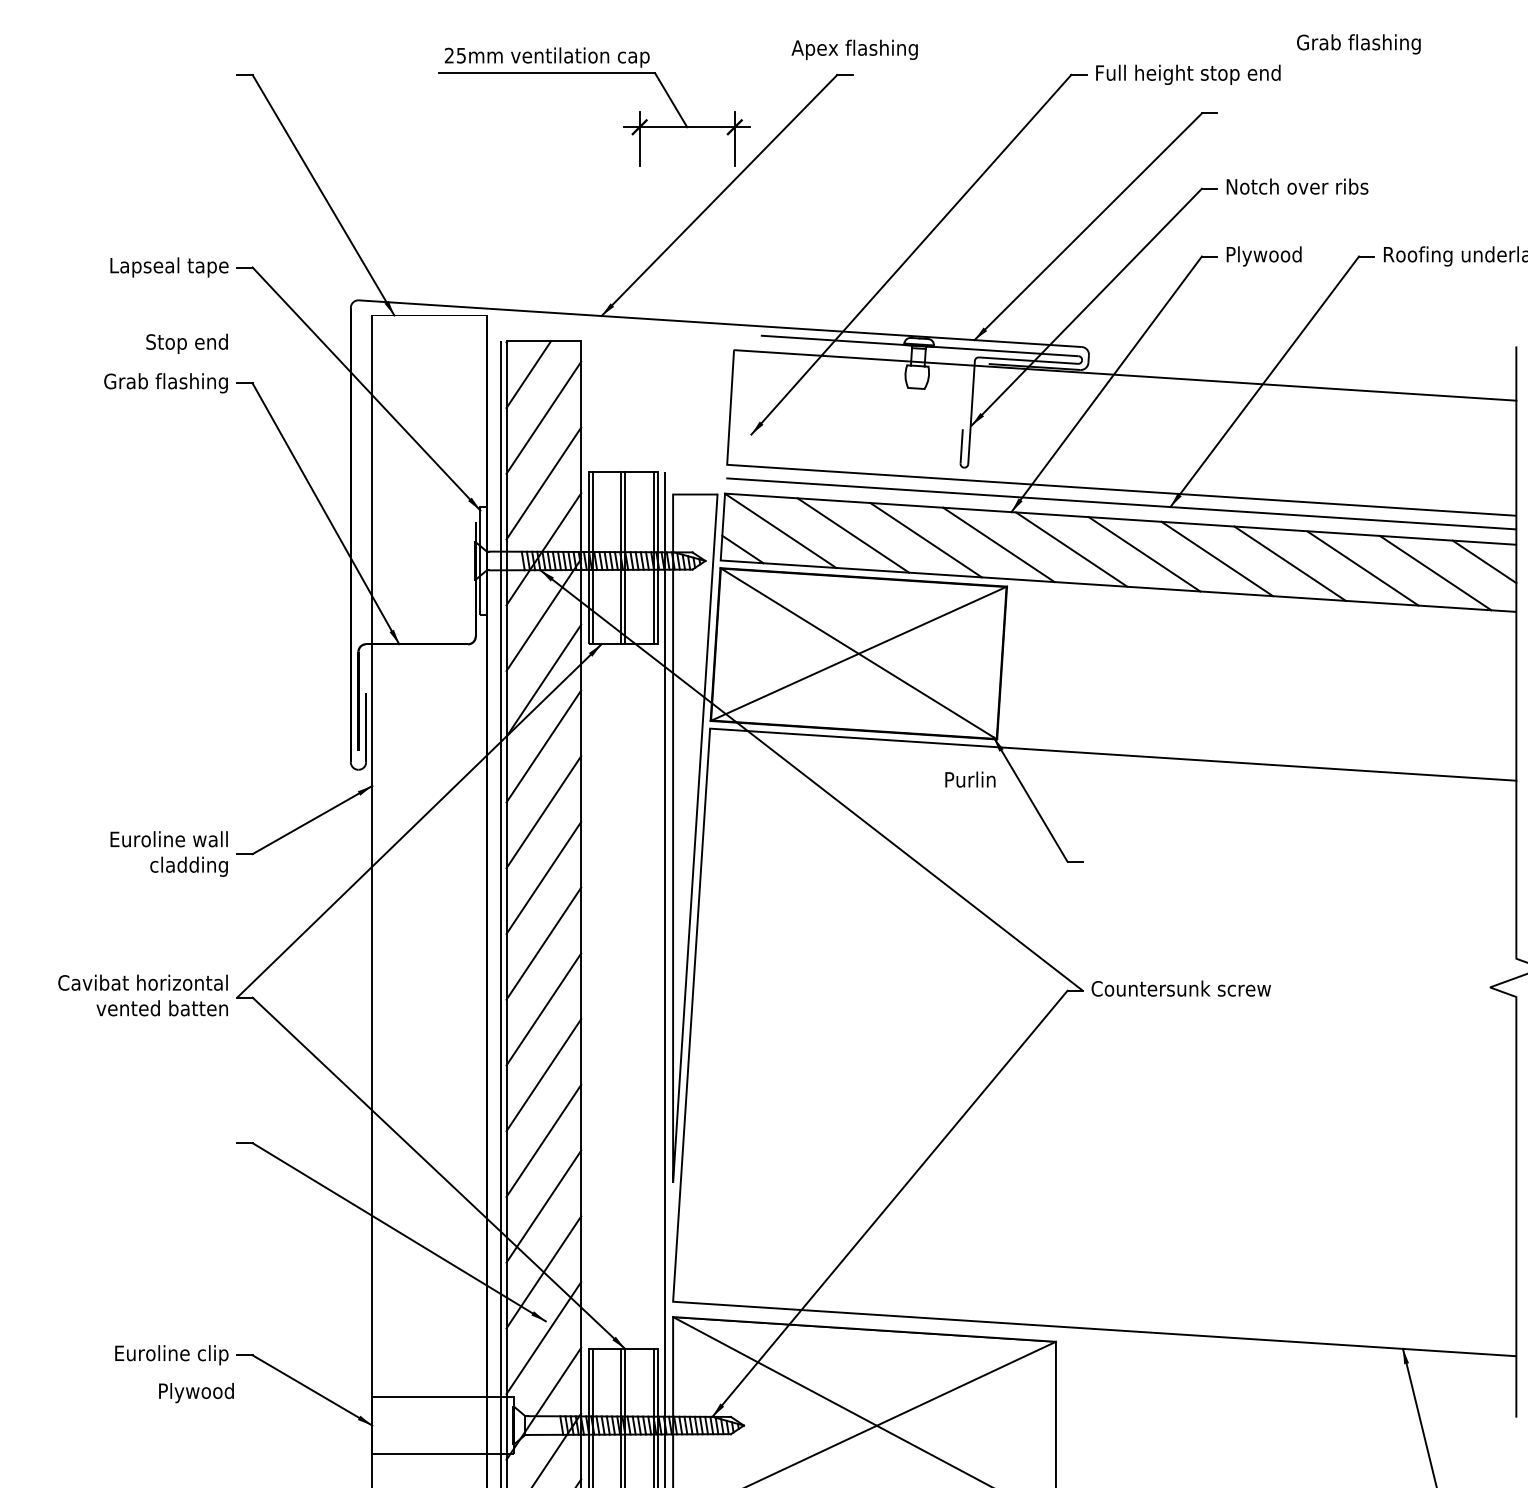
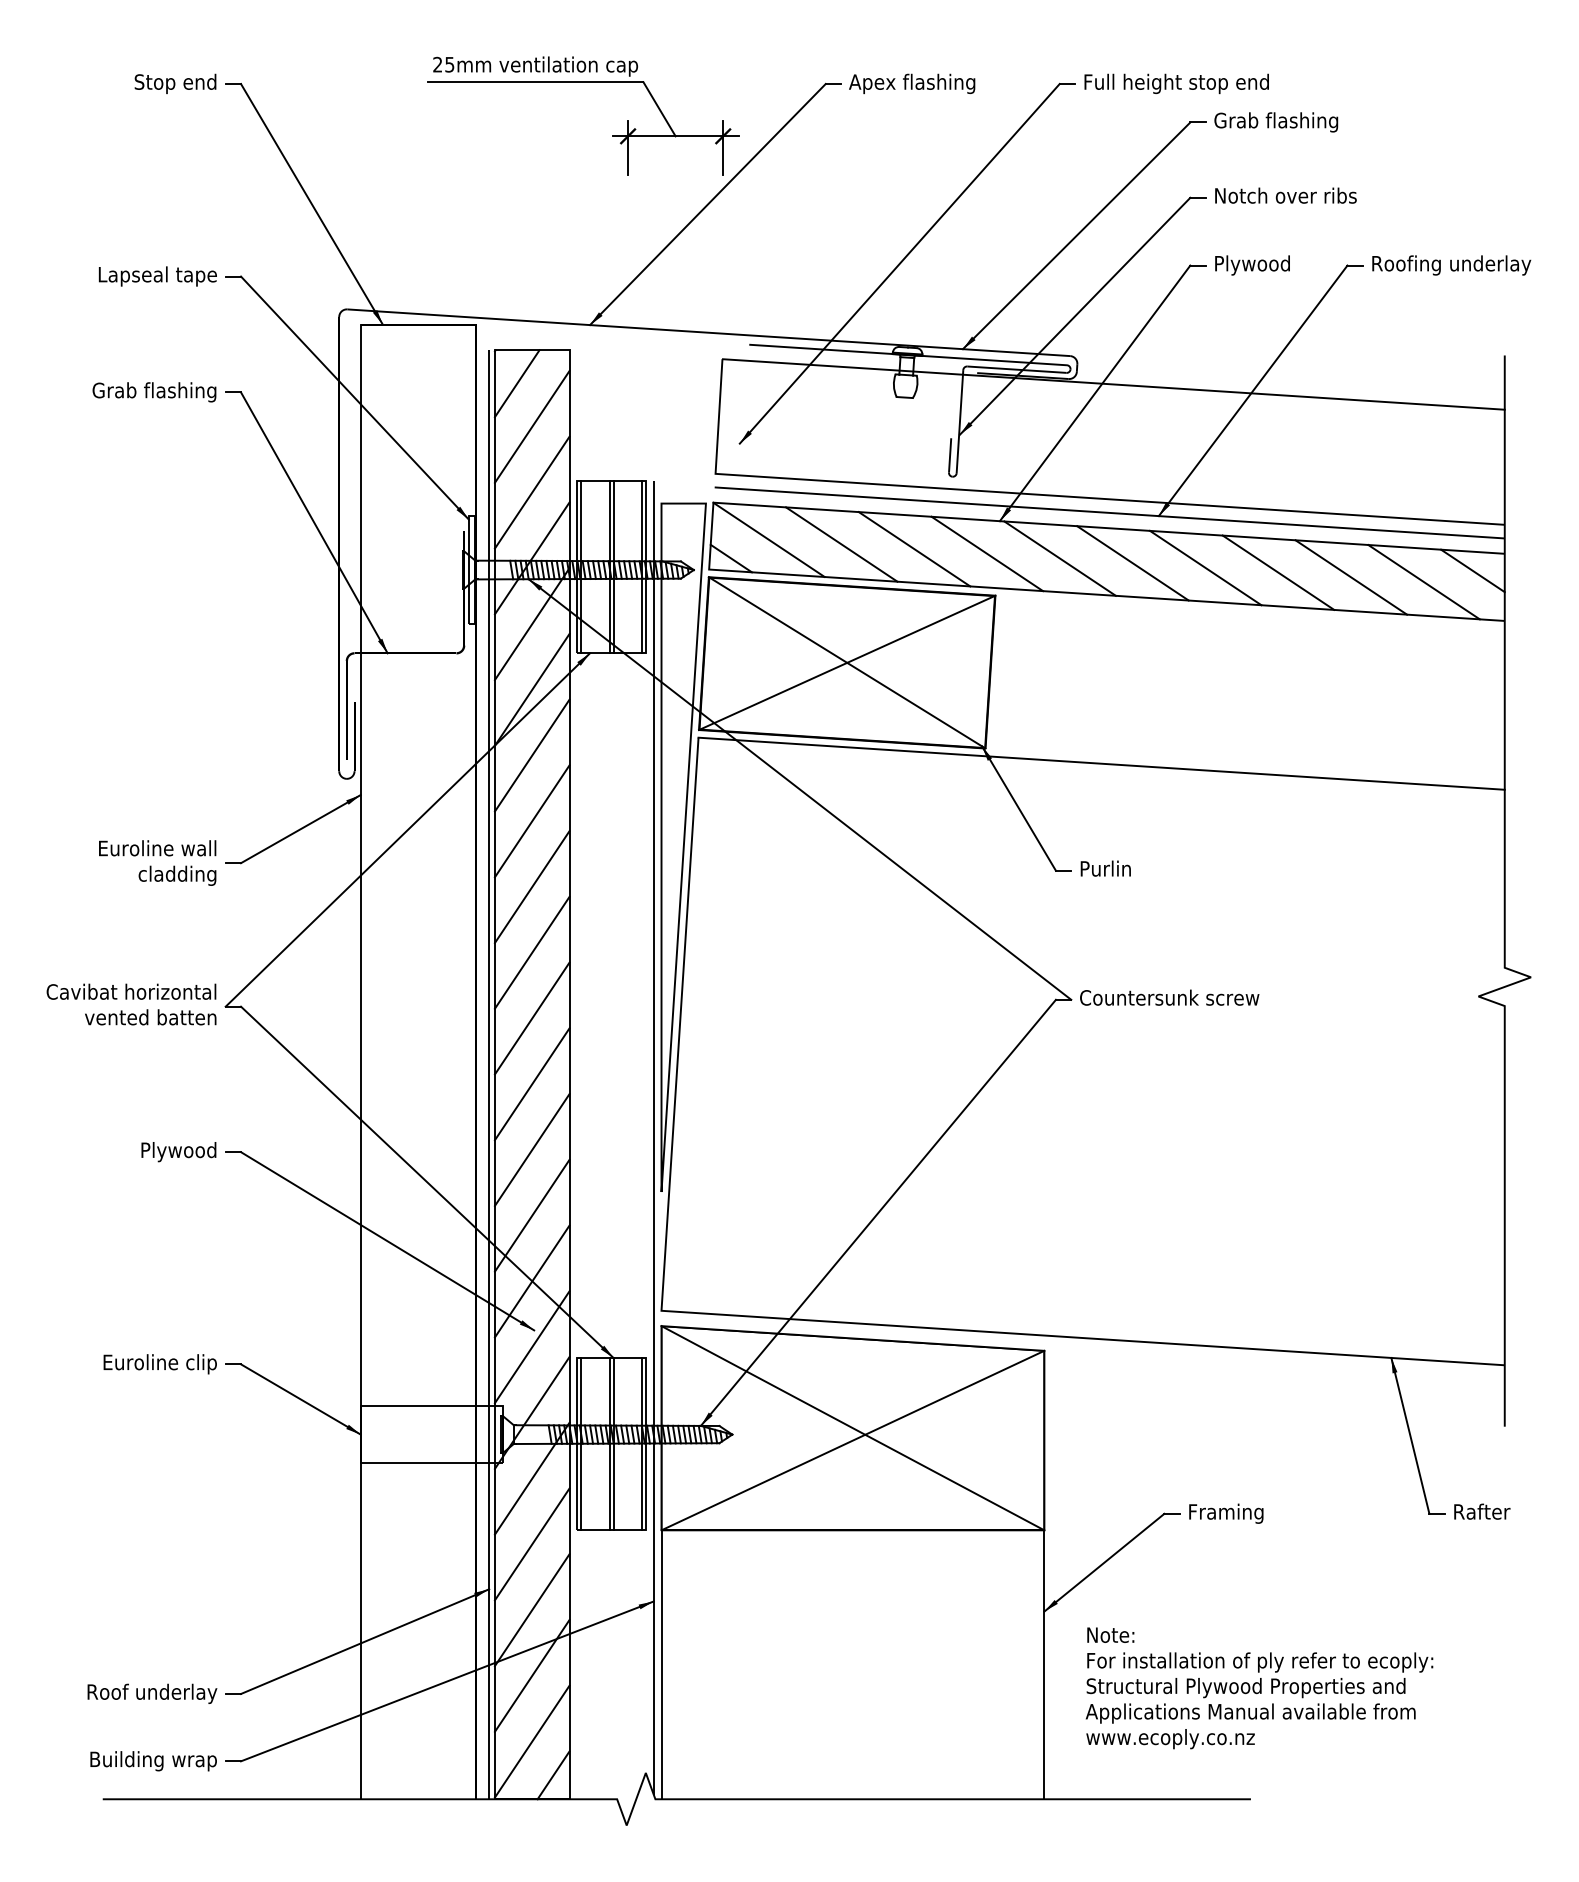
text: (1359, 44) -> (1276, 122), moved
text: (855, 49) -> (912, 83), moved
text: (187, 343) -> (175, 83), moved
text: (970, 779) -> (1105, 868), moved
text: (196, 1393) -> (178, 1152), moved

